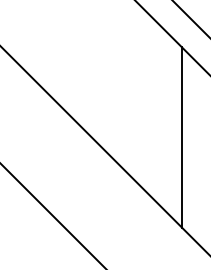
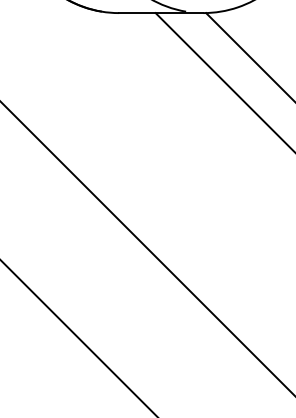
line: (181, 137) -> (241, 221), removed

